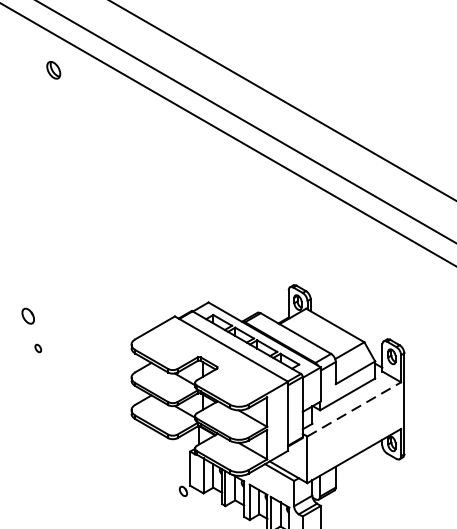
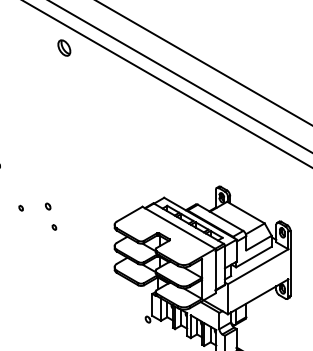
part: (53, 69) -> (64, 47), size x1.43
part: (29, 315) -> (48, 206), size x0.62
line: (354, 409) -> (258, 266), dashed -> solid

